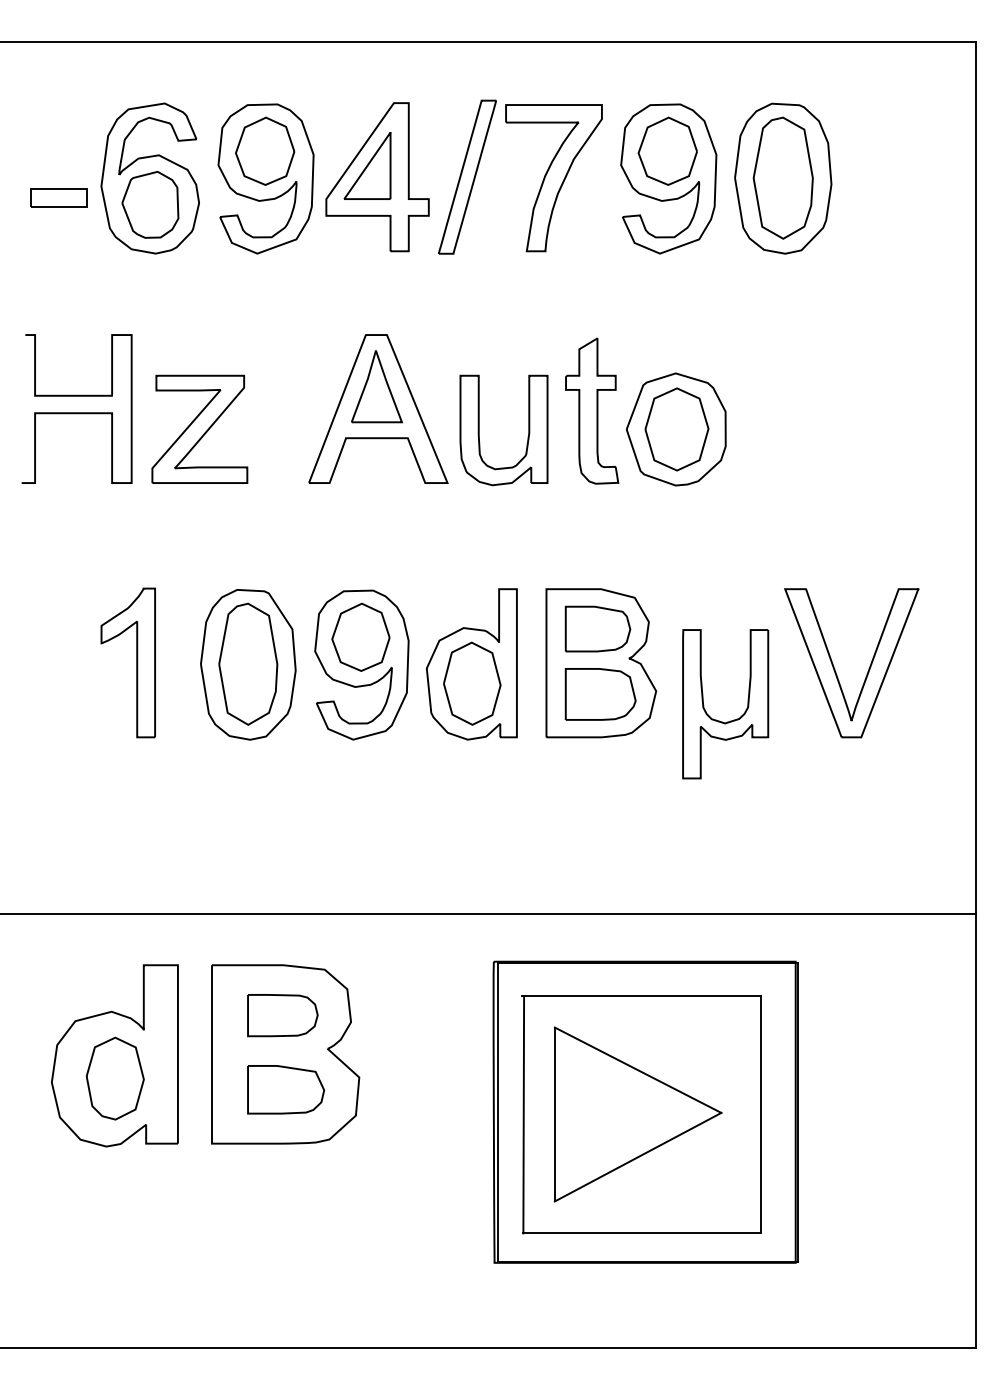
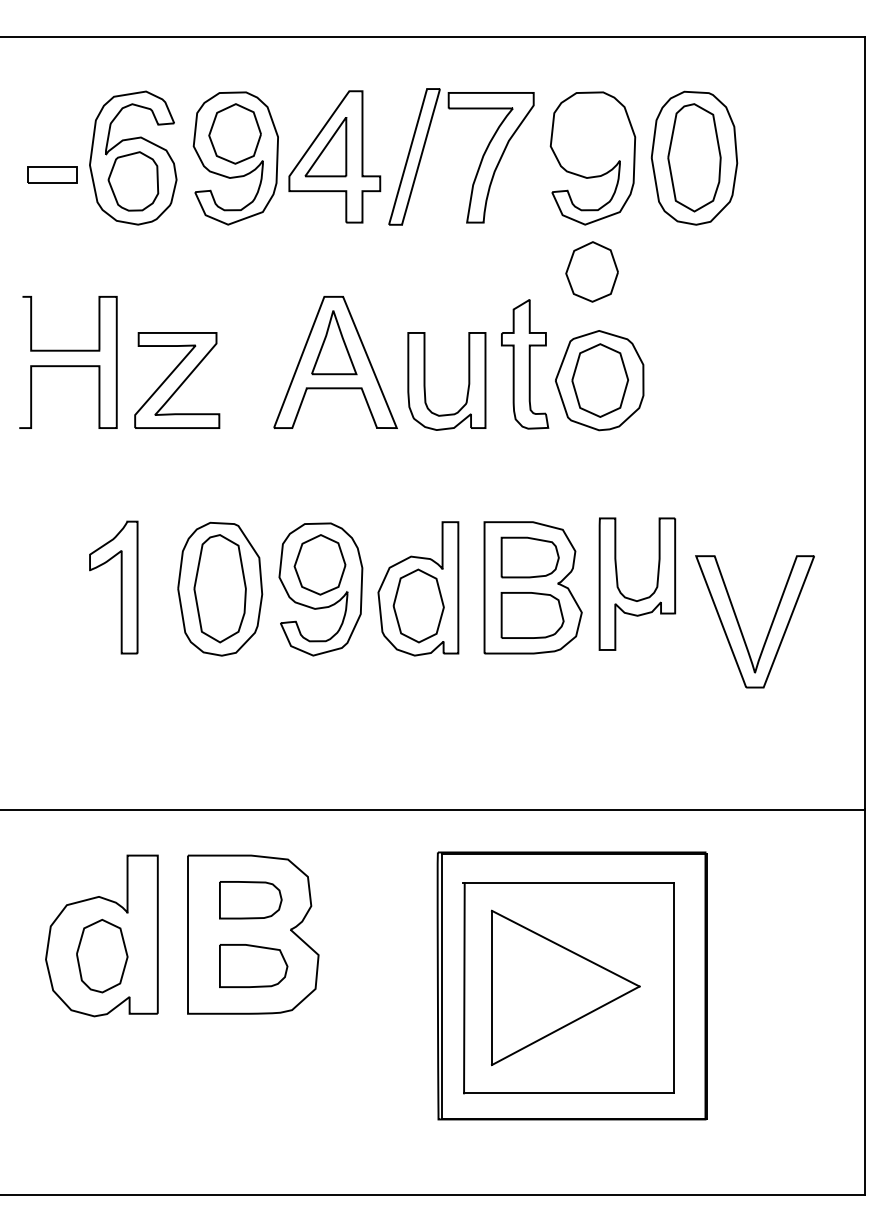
part: (667, 150) -> (591, 271), moved
part: (835, 668) -> (740, 626), moved
part: (730, 720) -> (641, 598), moved

